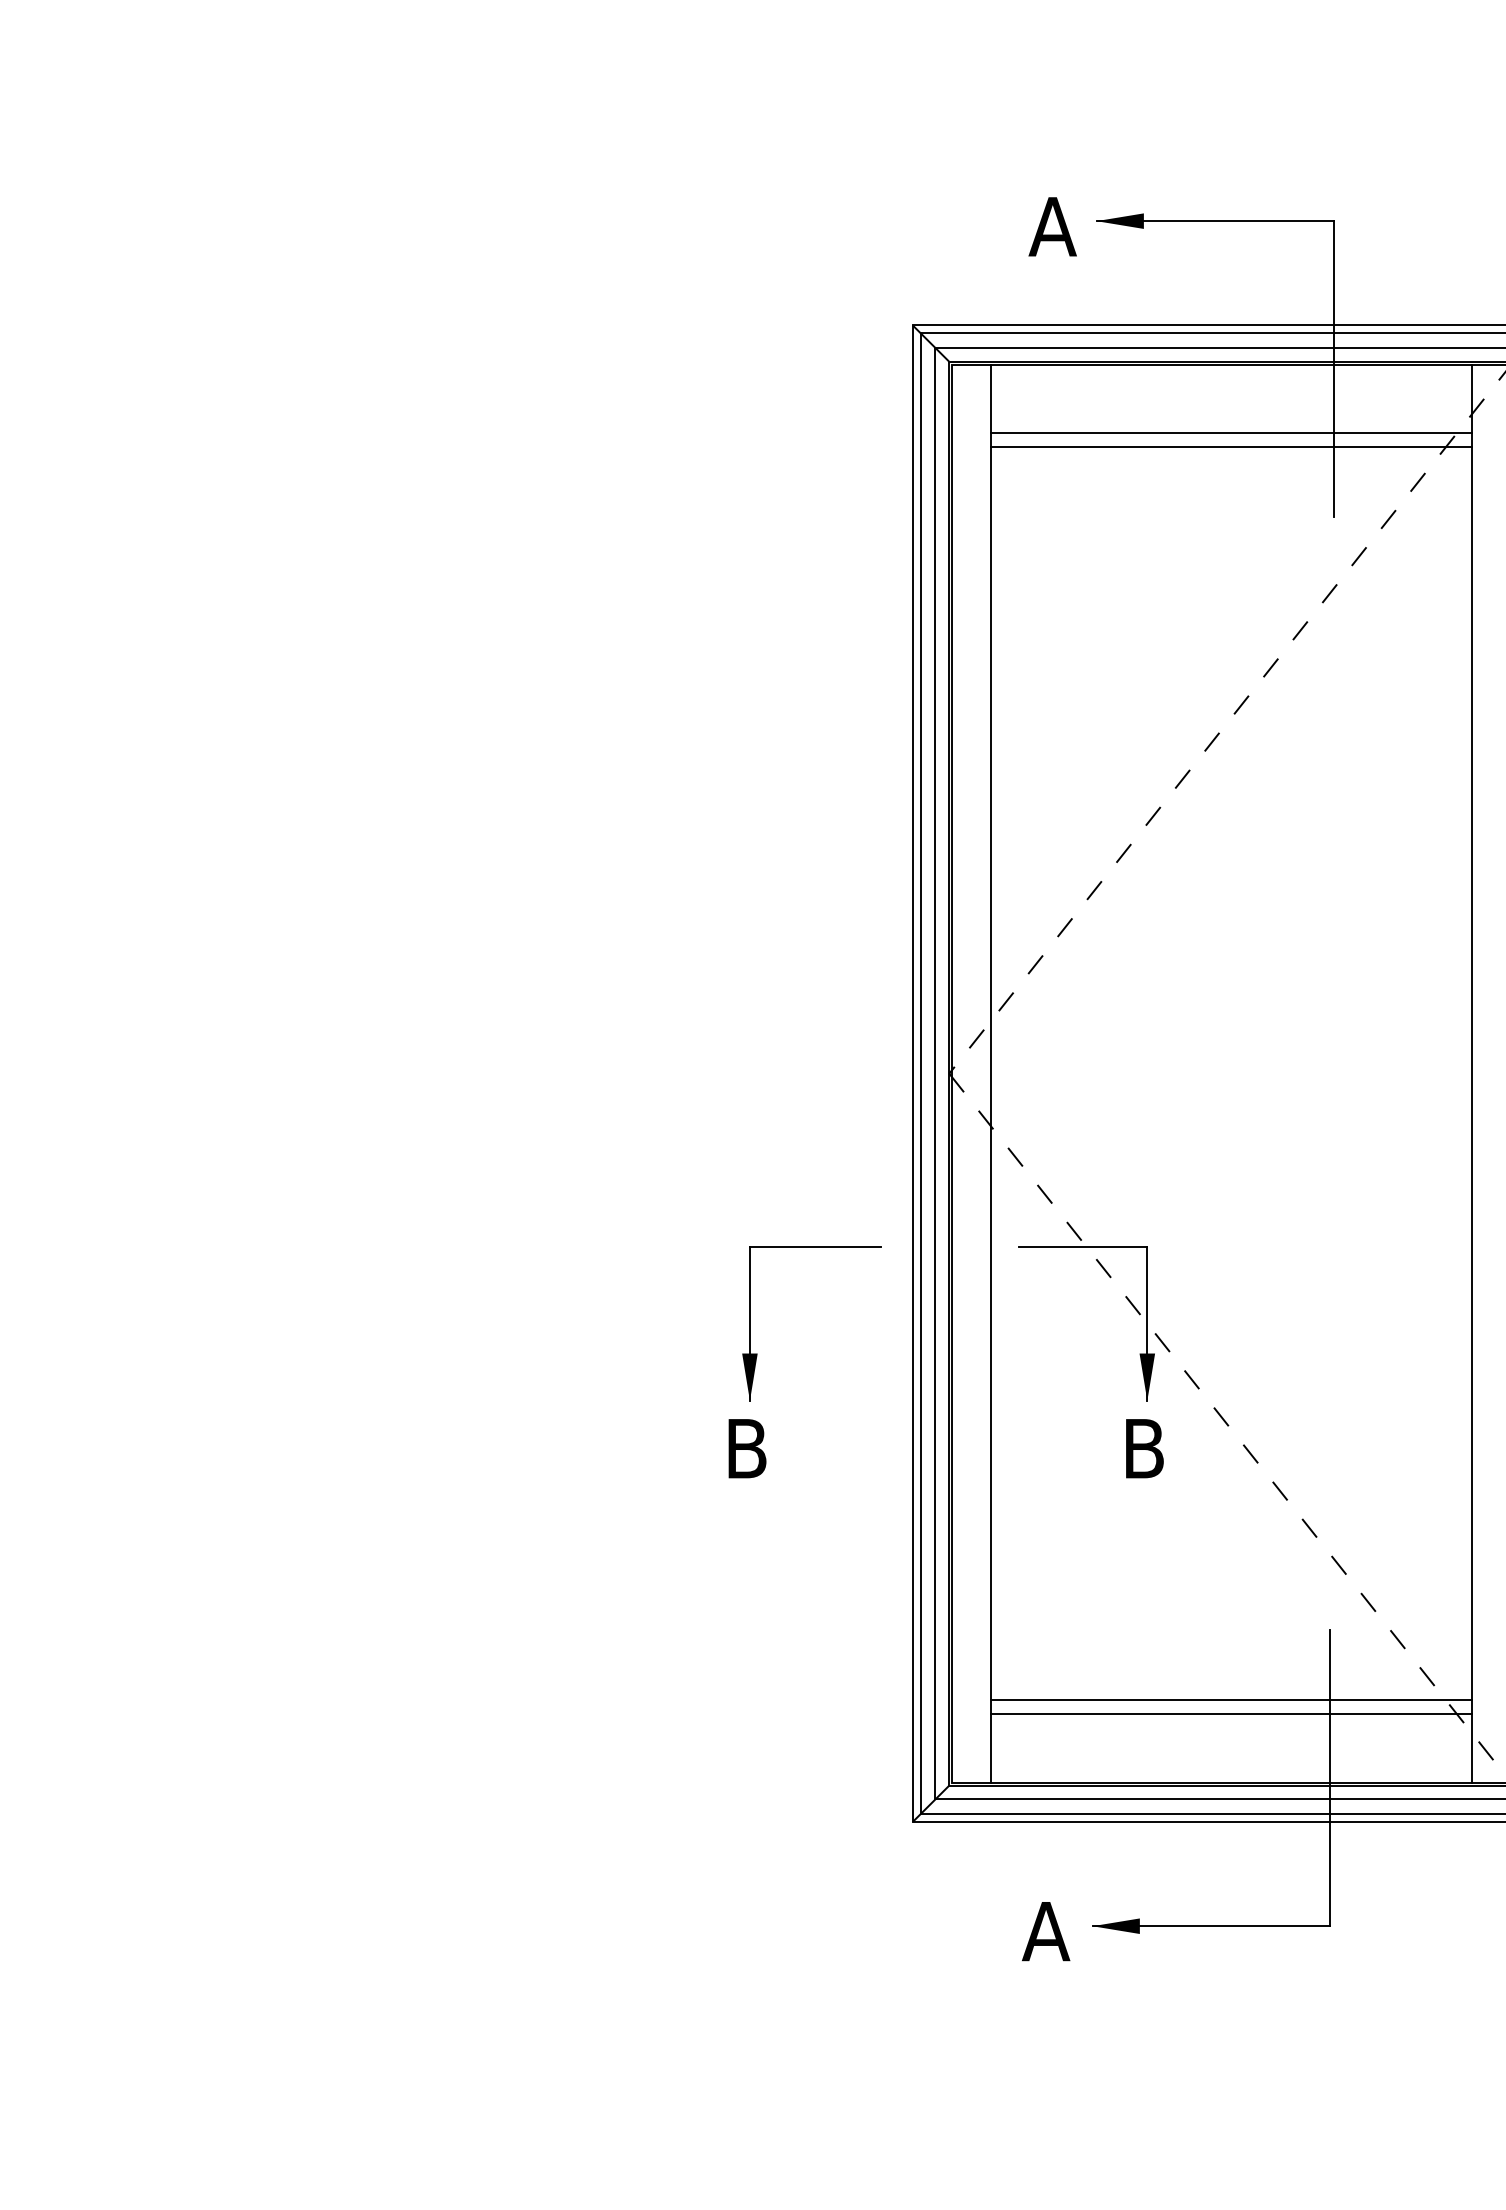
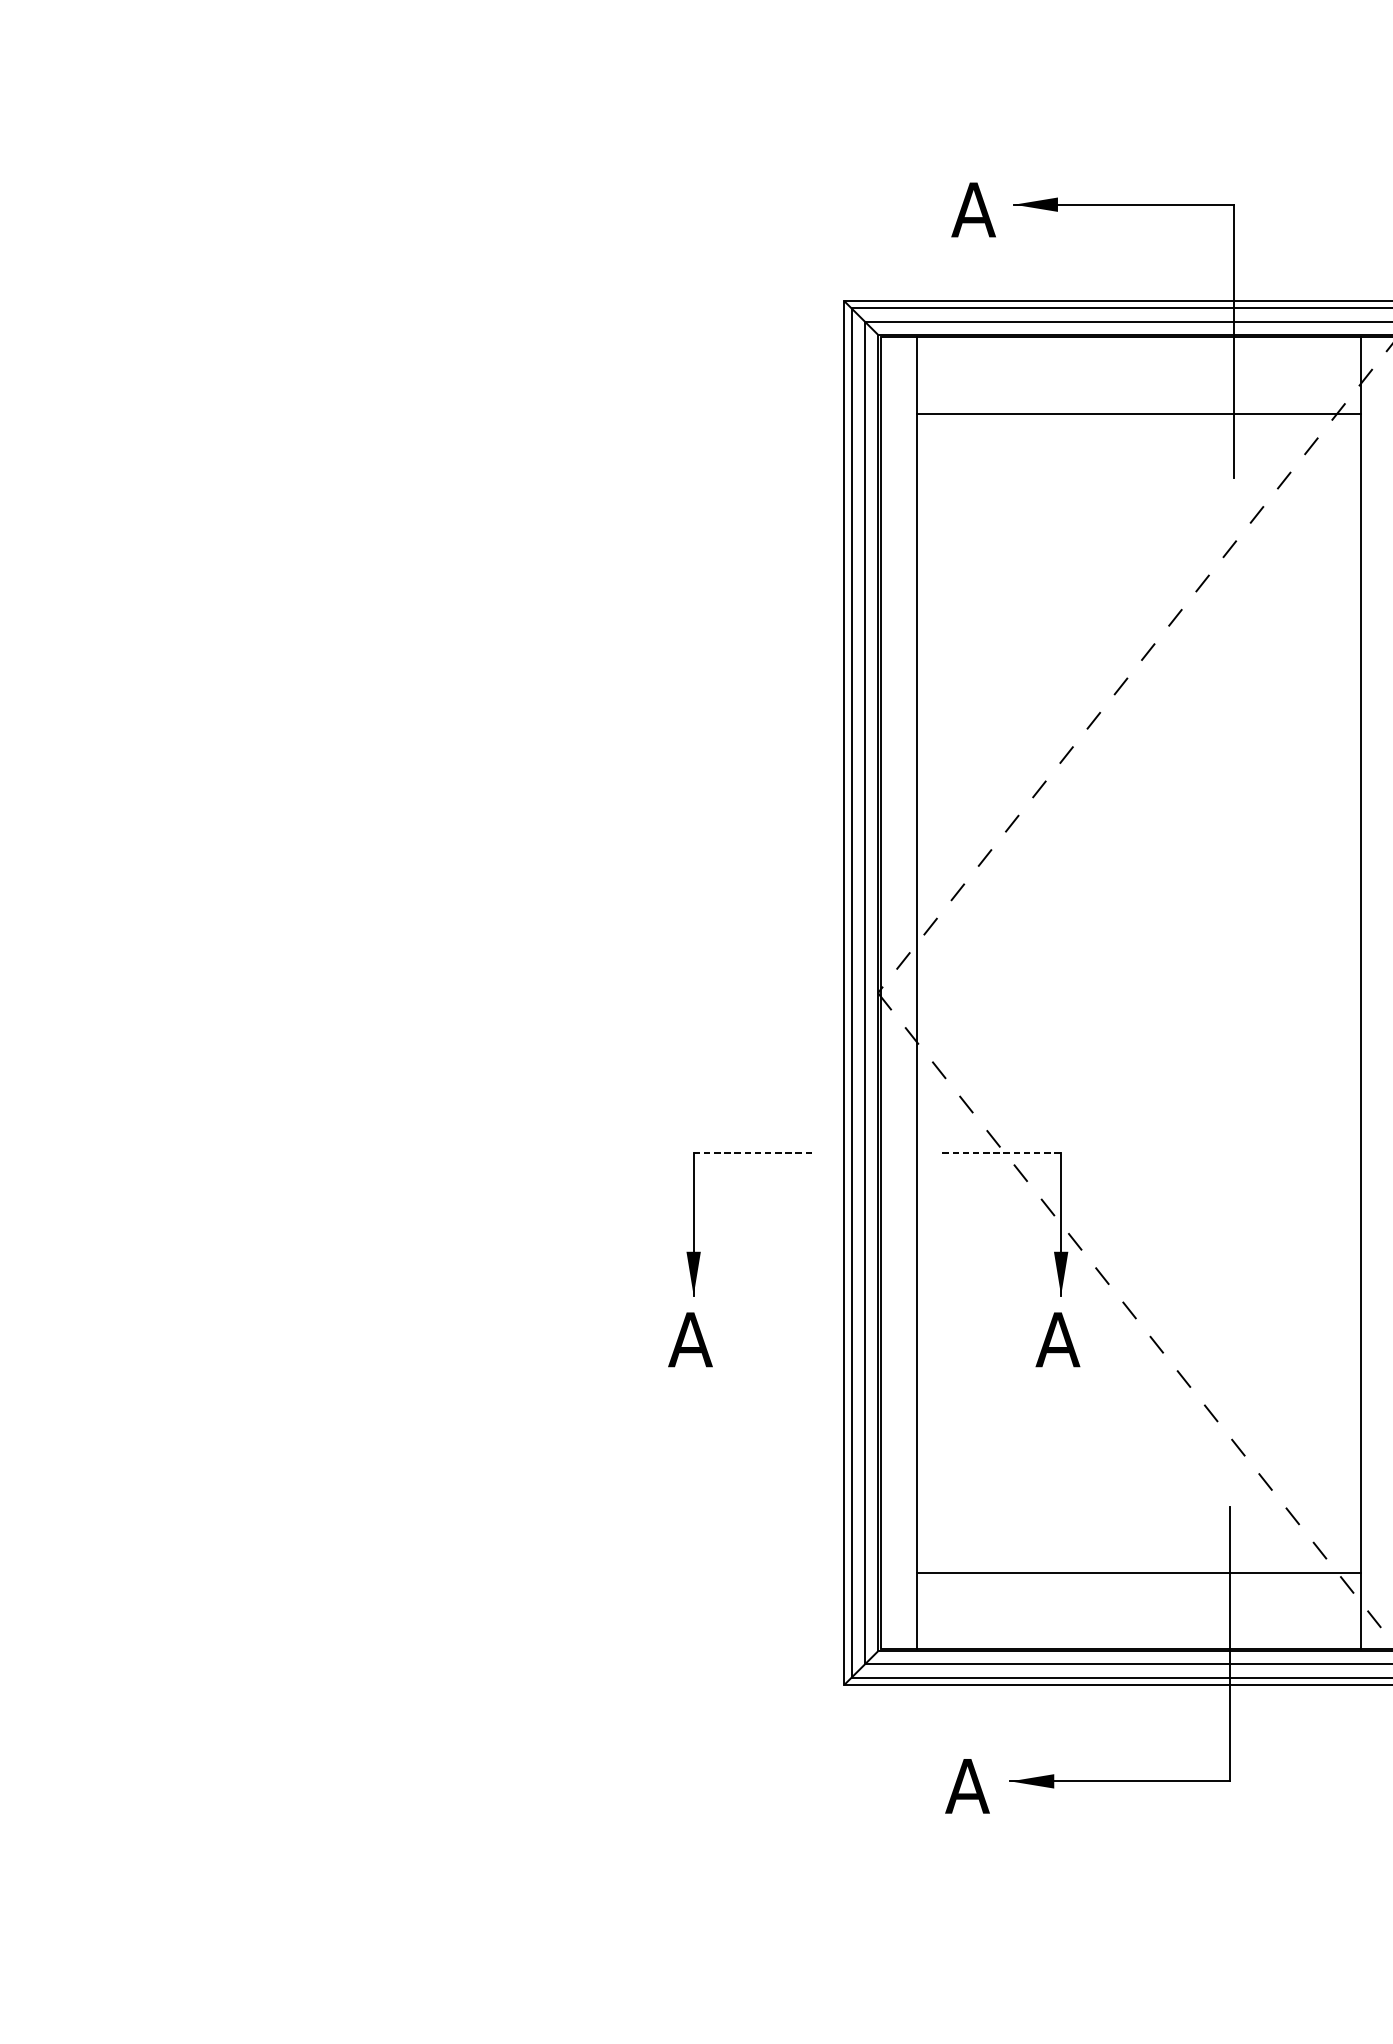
line: (1231, 433) -> (1138, 401), removed
line: (815, 1246) -> (754, 1152), solid -> dashed
line: (1083, 1246) -> (1002, 1152), solid -> dashed
text: (746, 1448) -> (690, 1339), B -> A
text: (1143, 1448) -> (1057, 1339), B -> A
line: (1231, 1713) -> (1138, 1584), removed

